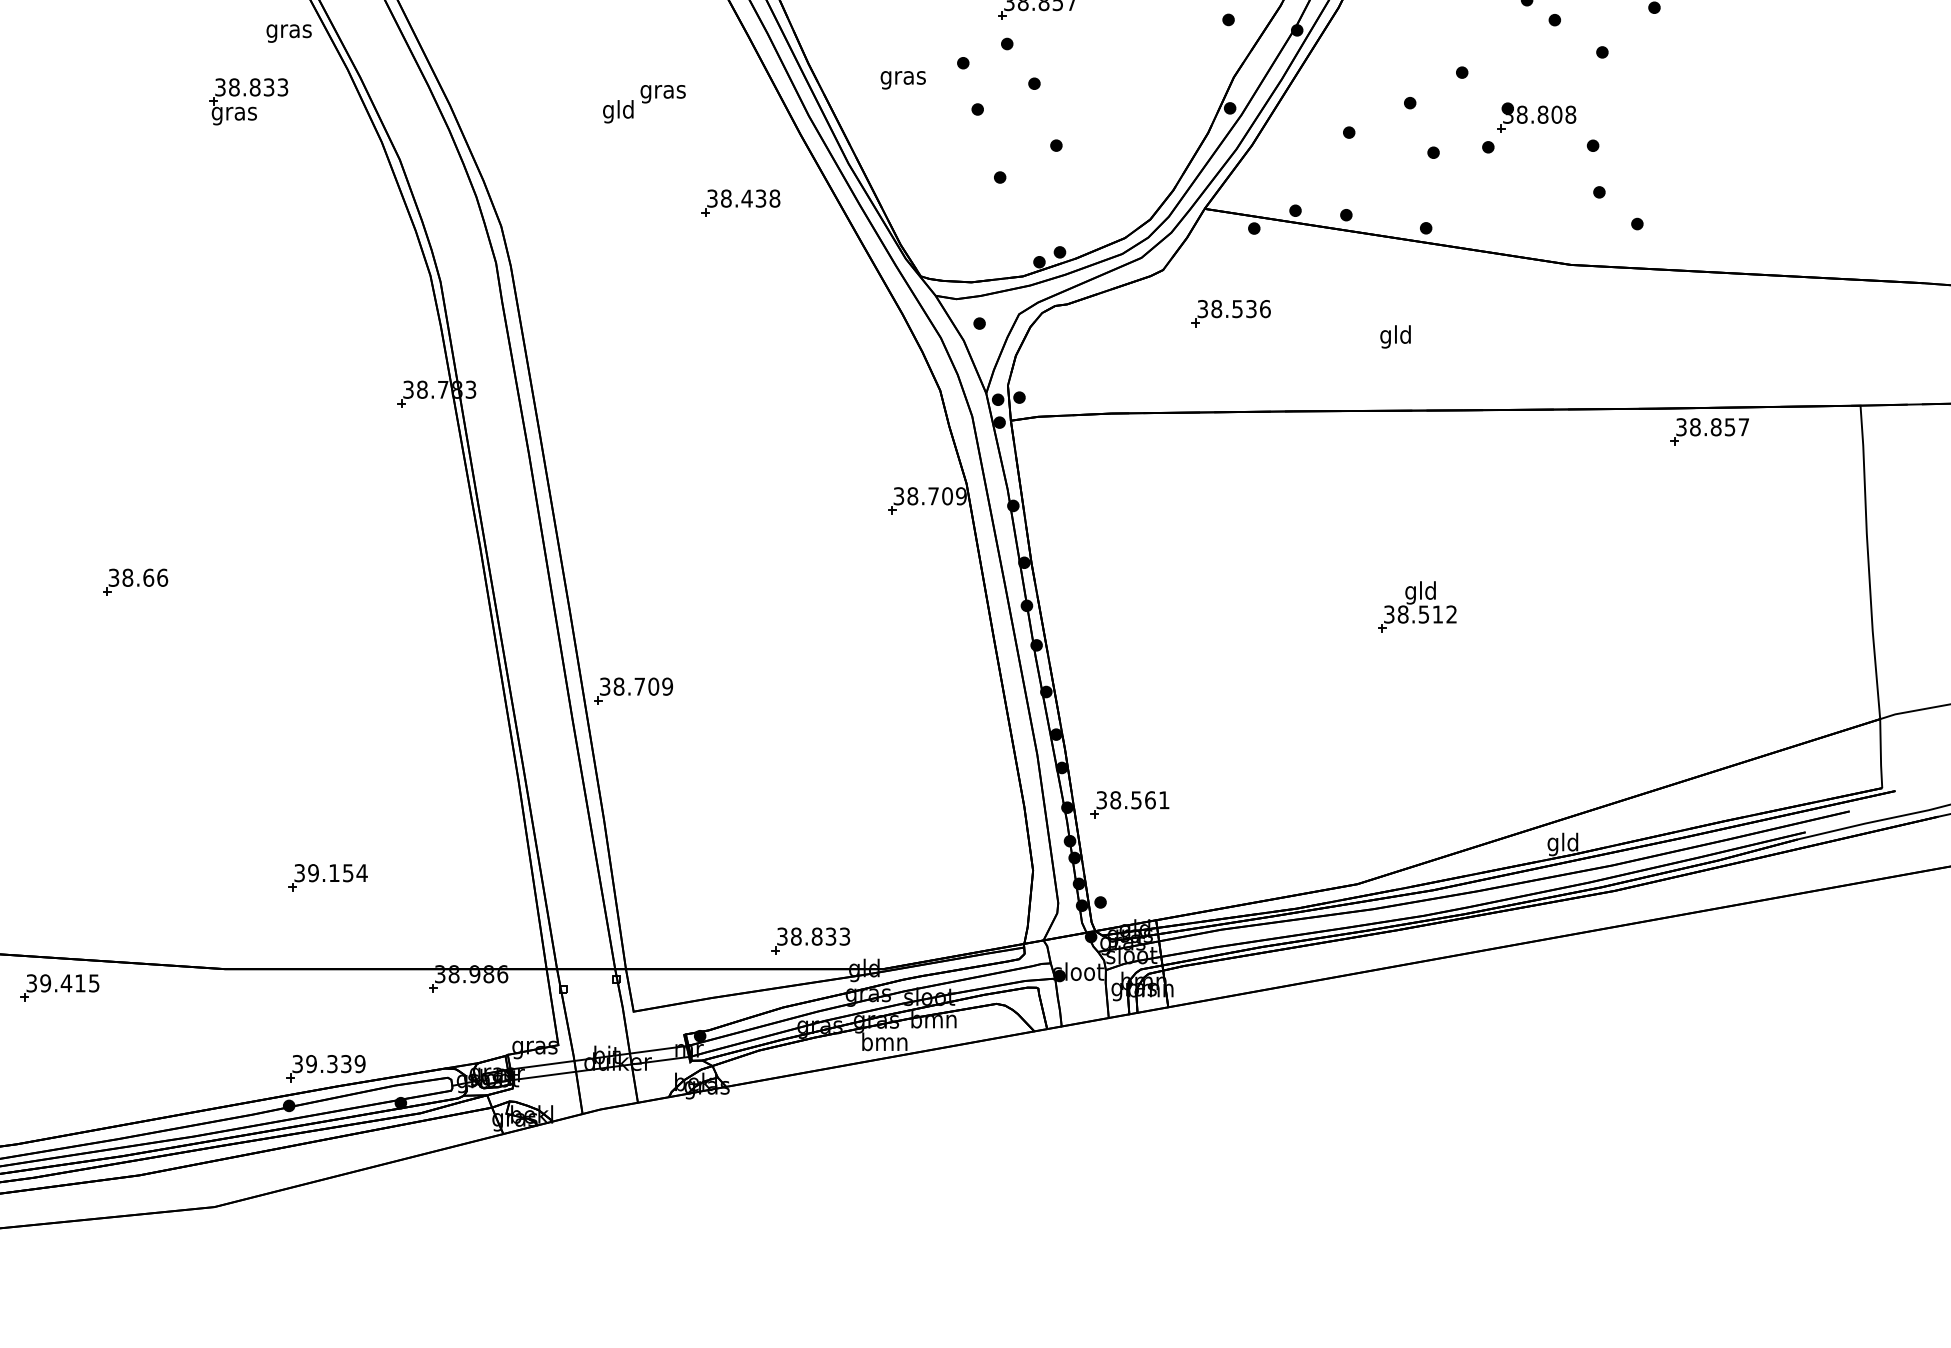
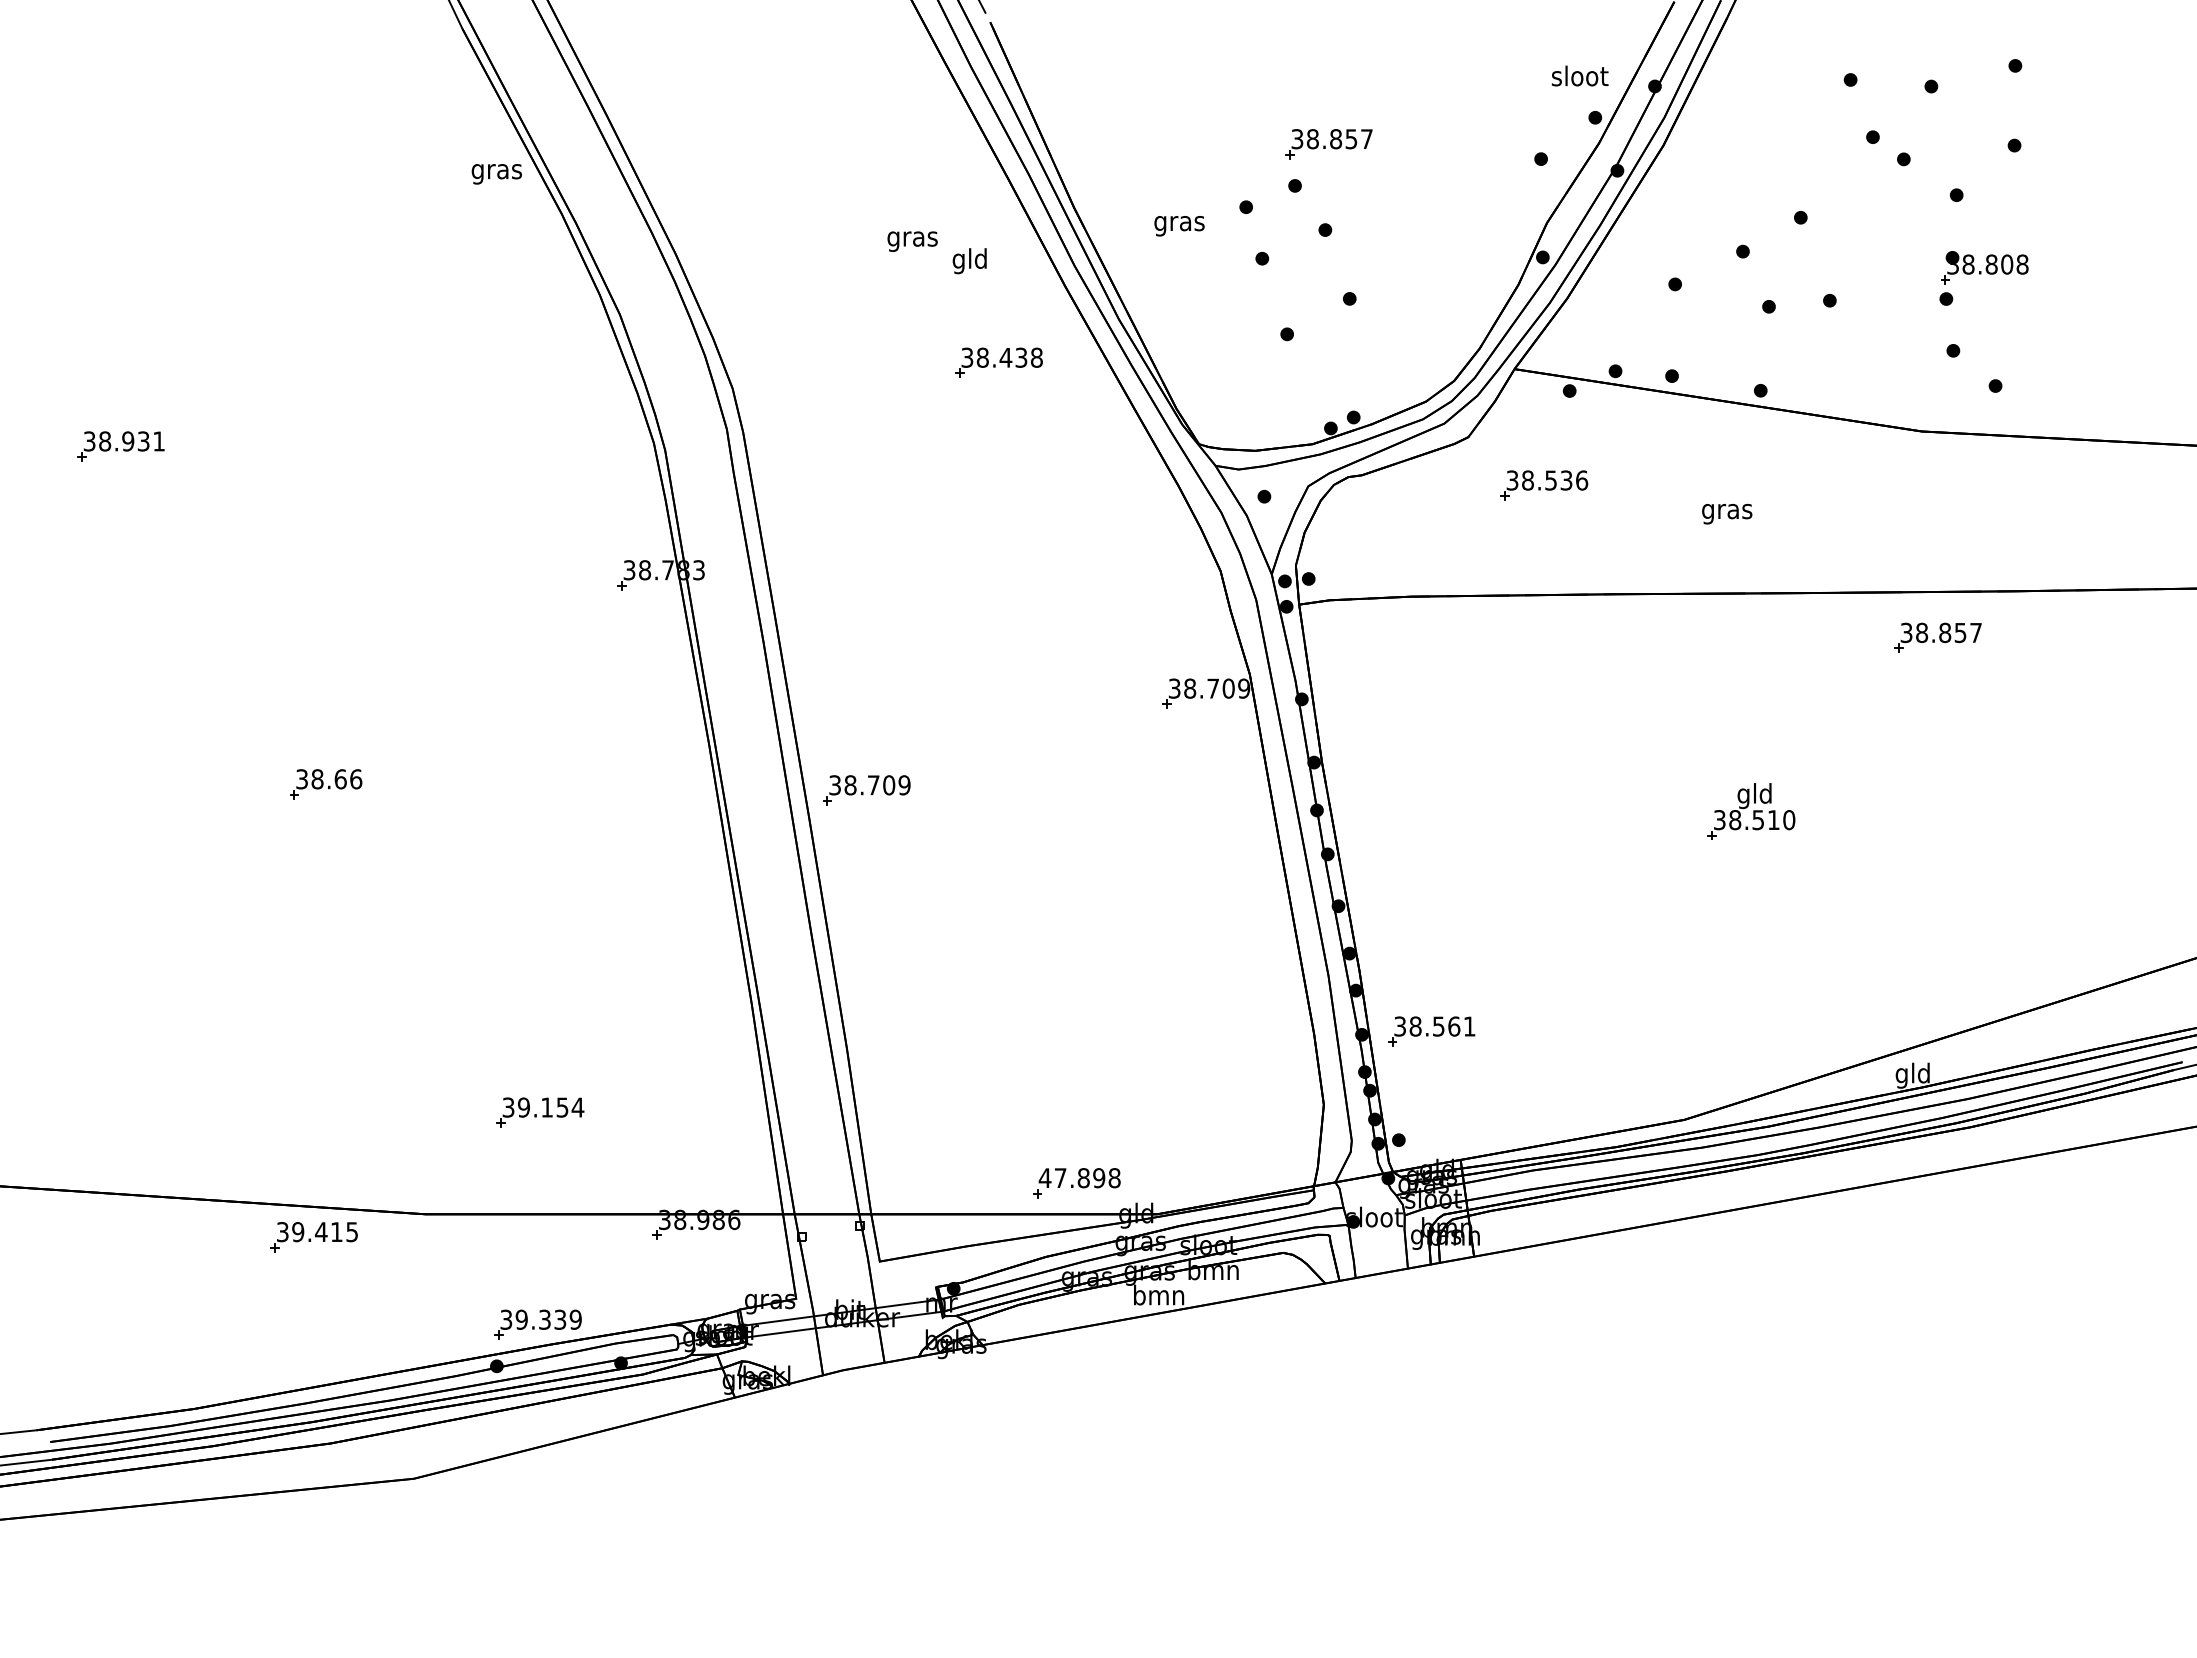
part: (249, 107) -> (452, 256), removed
text: (618, 112) -> (969, 261), moved
part: (1536, 117) -> (1984, 267), moved
text: (1396, 336) -> (1727, 511), gld -> gras
part: (1709, 431) -> (1937, 637), moved
text: (1452, 614) -> (1789, 820), 38.512 -> 38.510
part: (633, 691) -> (866, 790), moved
text: (813, 936) -> (1079, 1178), 38.833 -> 47.898
part: (59, 988) -> (313, 1237), moved

